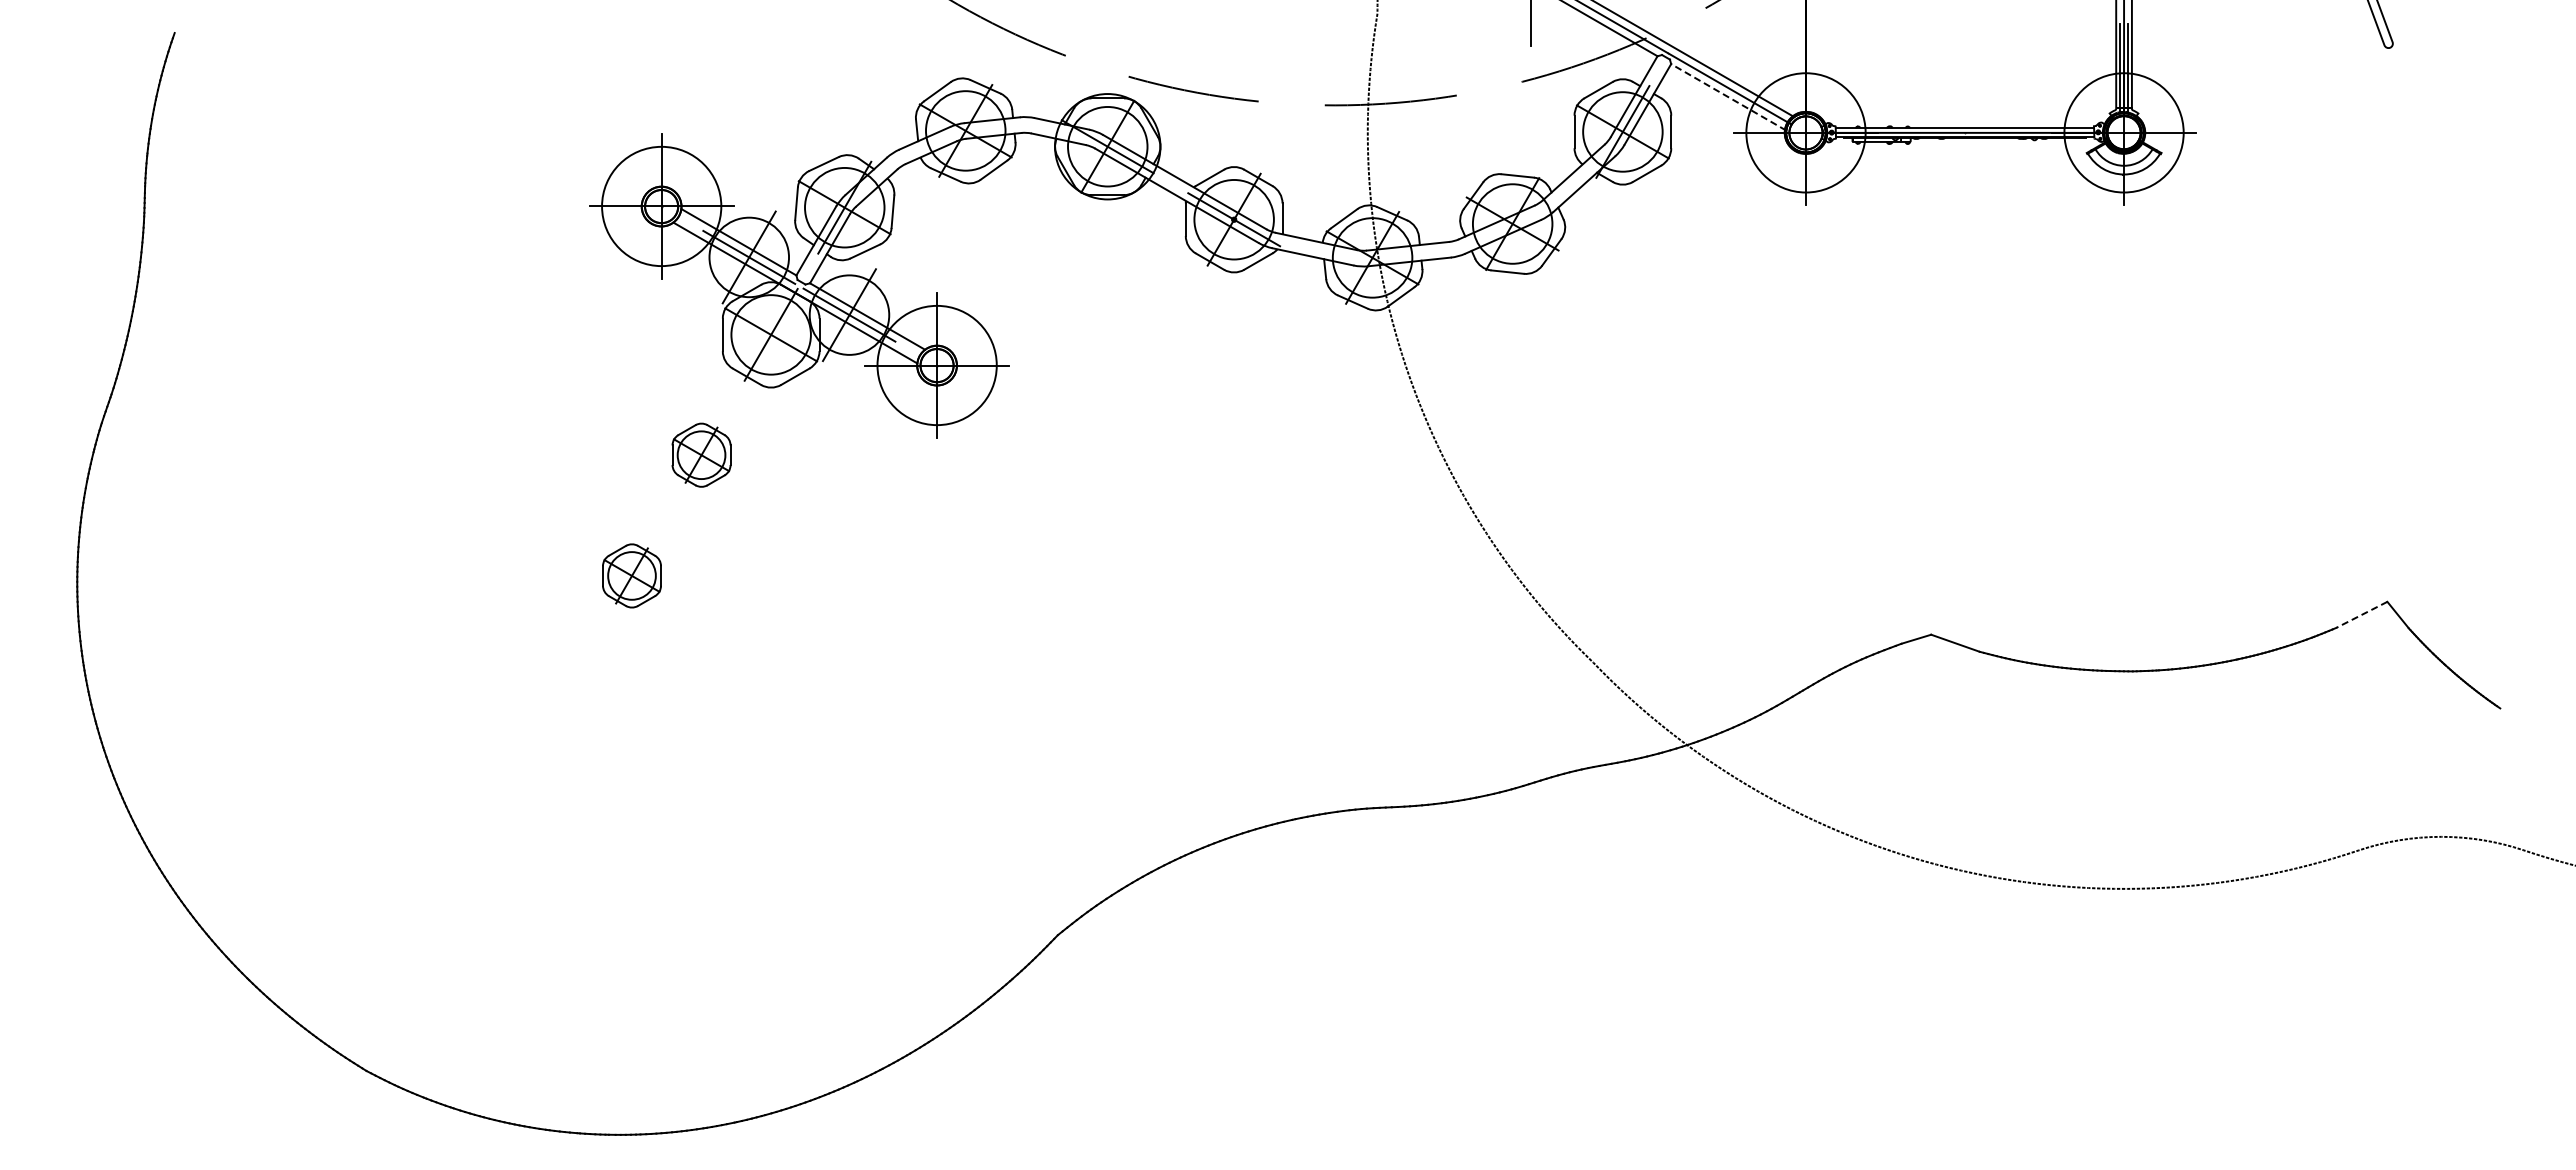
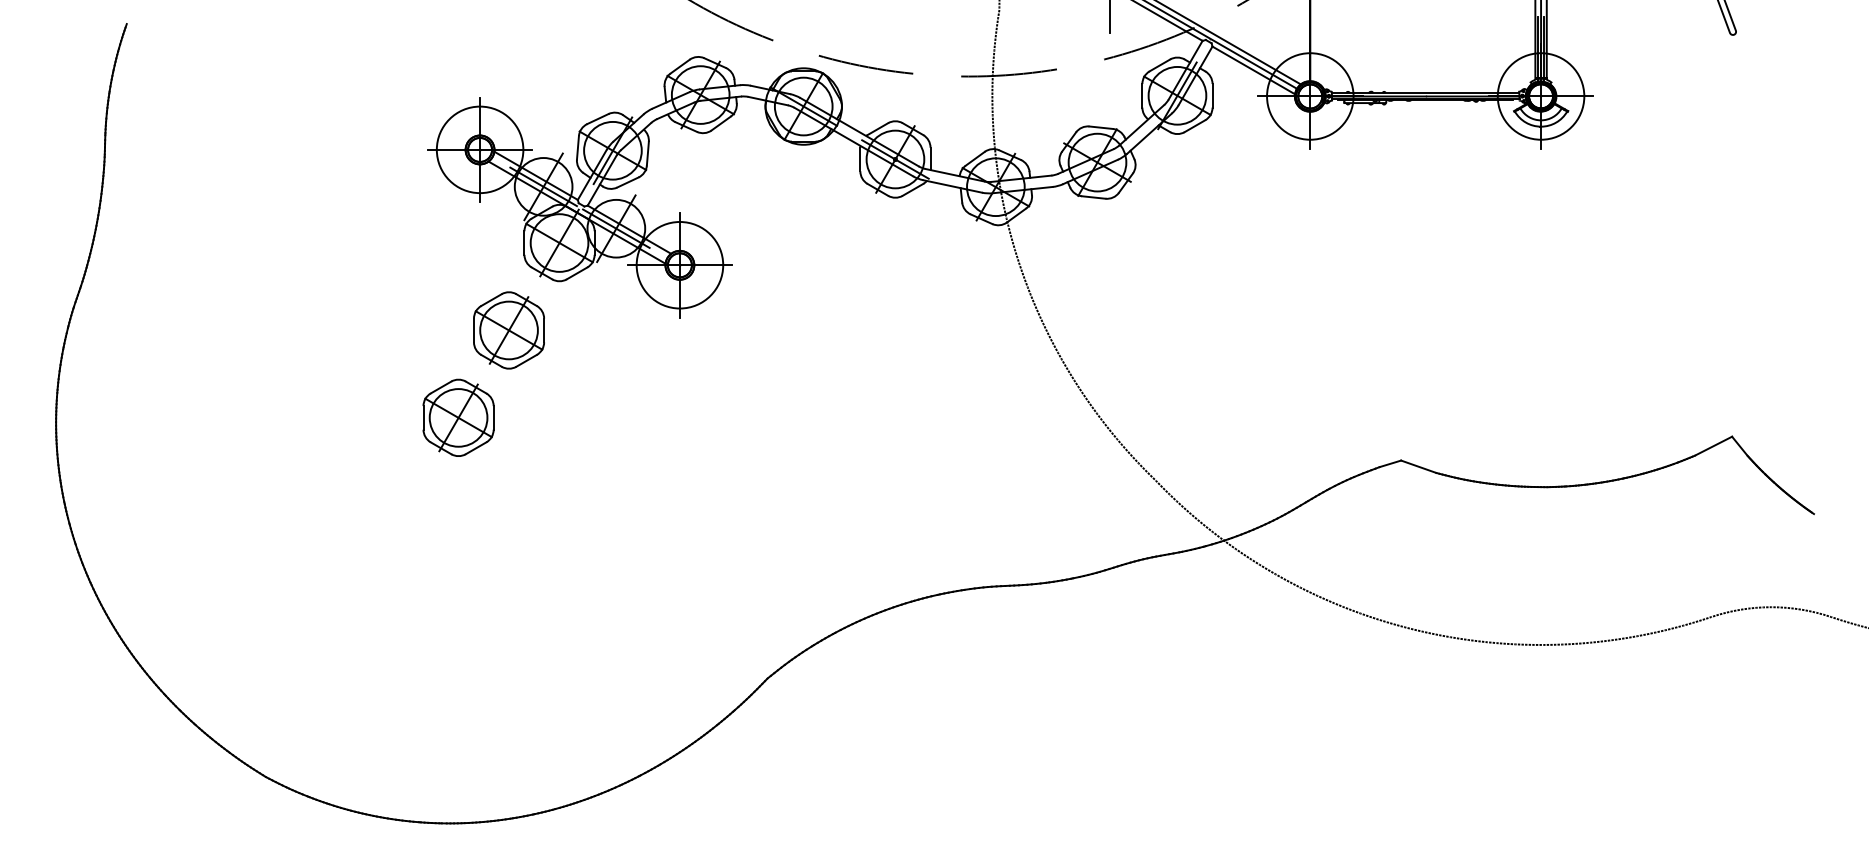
line: (1728, 97) -> (1254, 70), dashed -> solid
part: (701, 454) -> (508, 329), size x1.67
part: (631, 575) -> (458, 417), size x1.67
line: (2361, 614) -> (1713, 445), dashed -> solid

